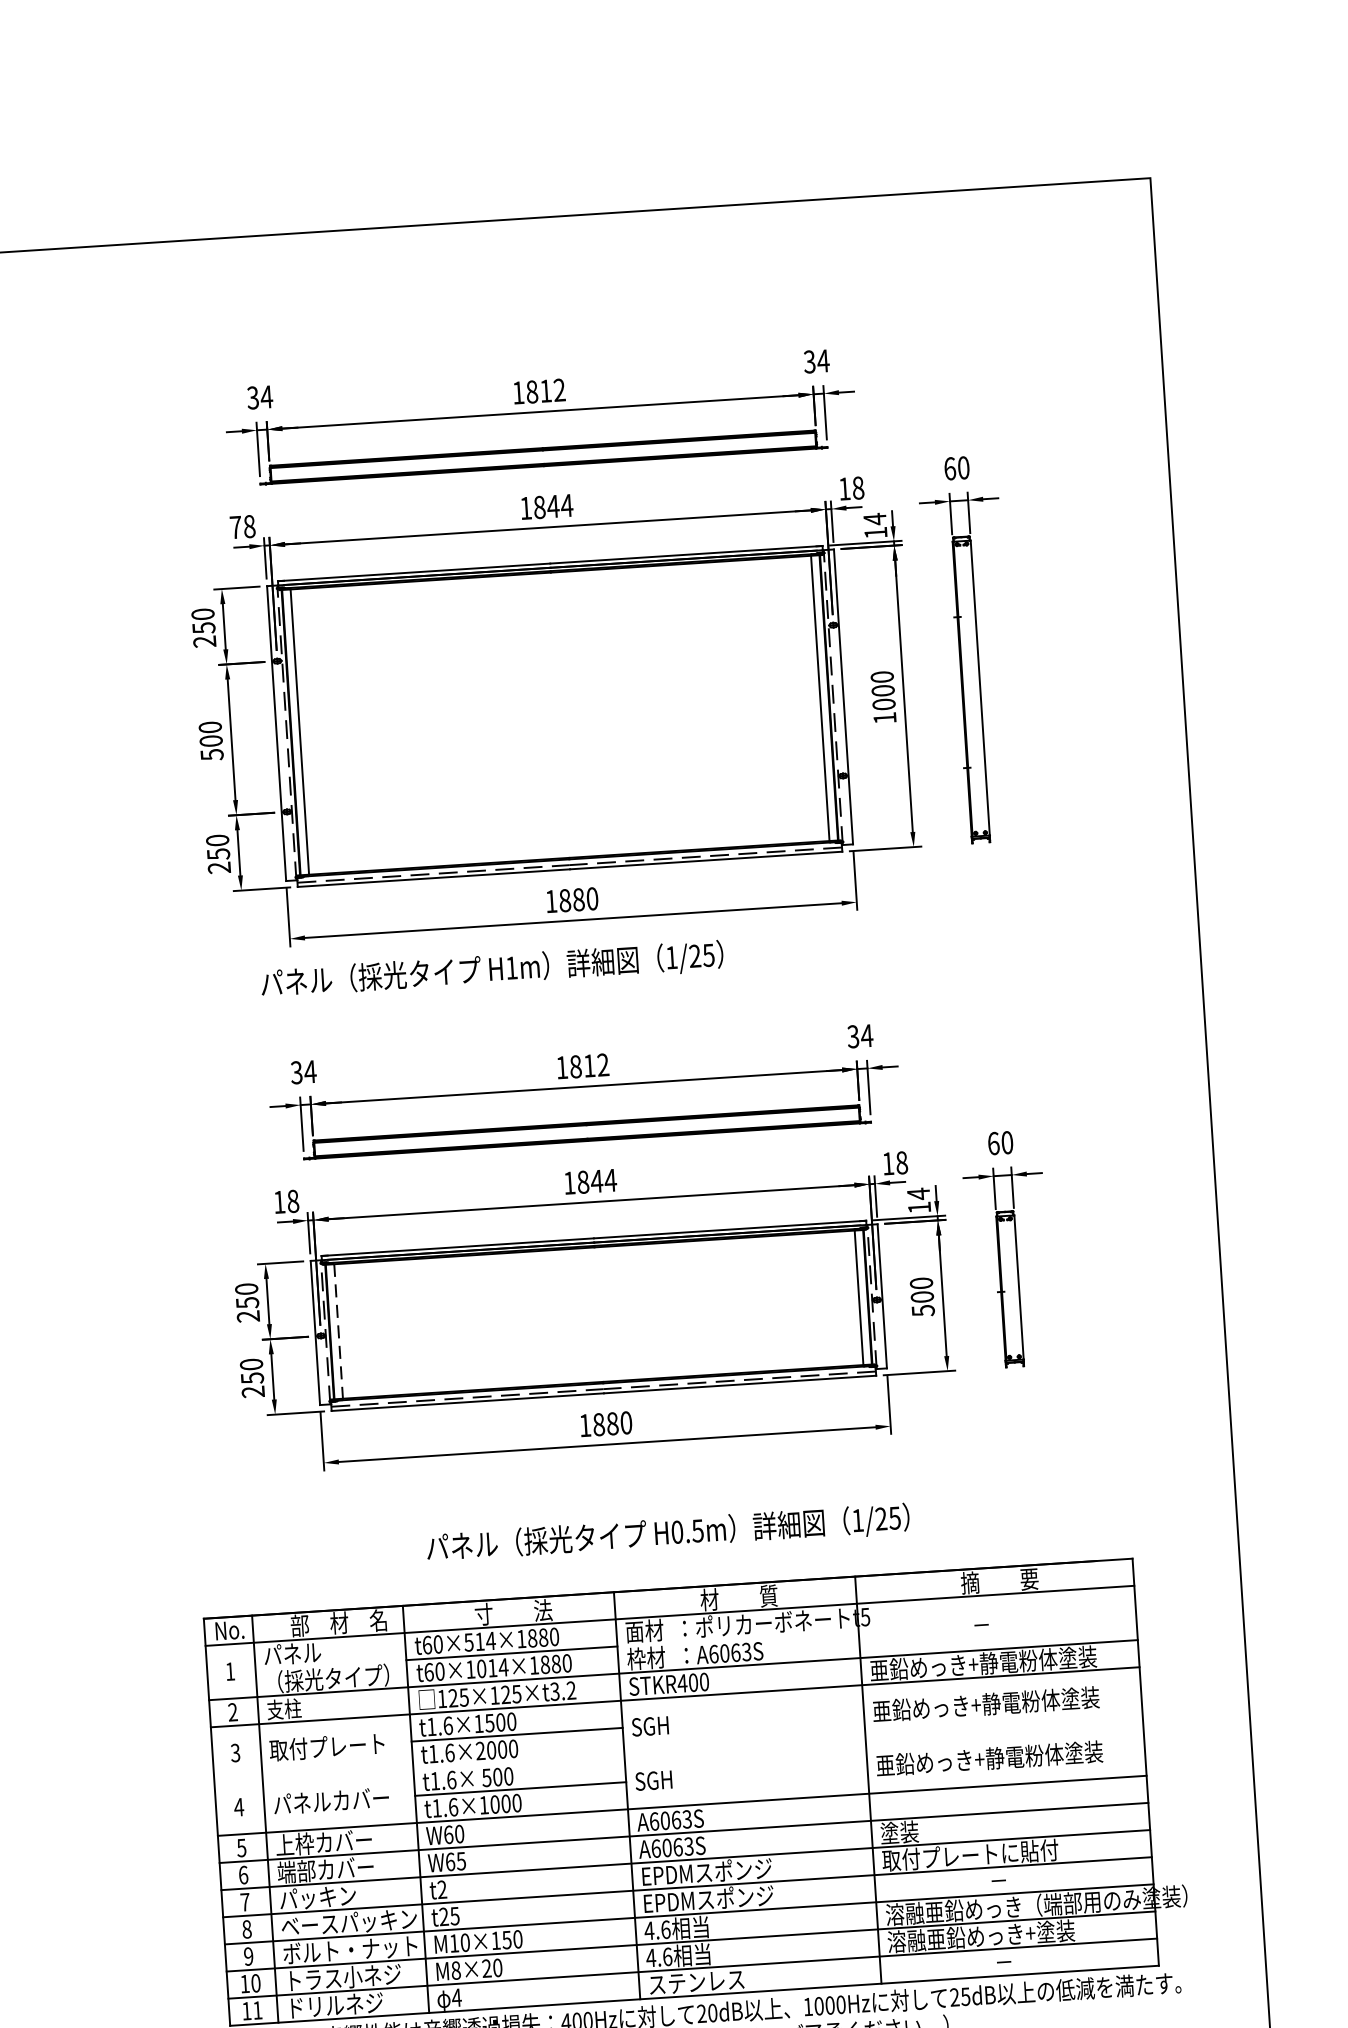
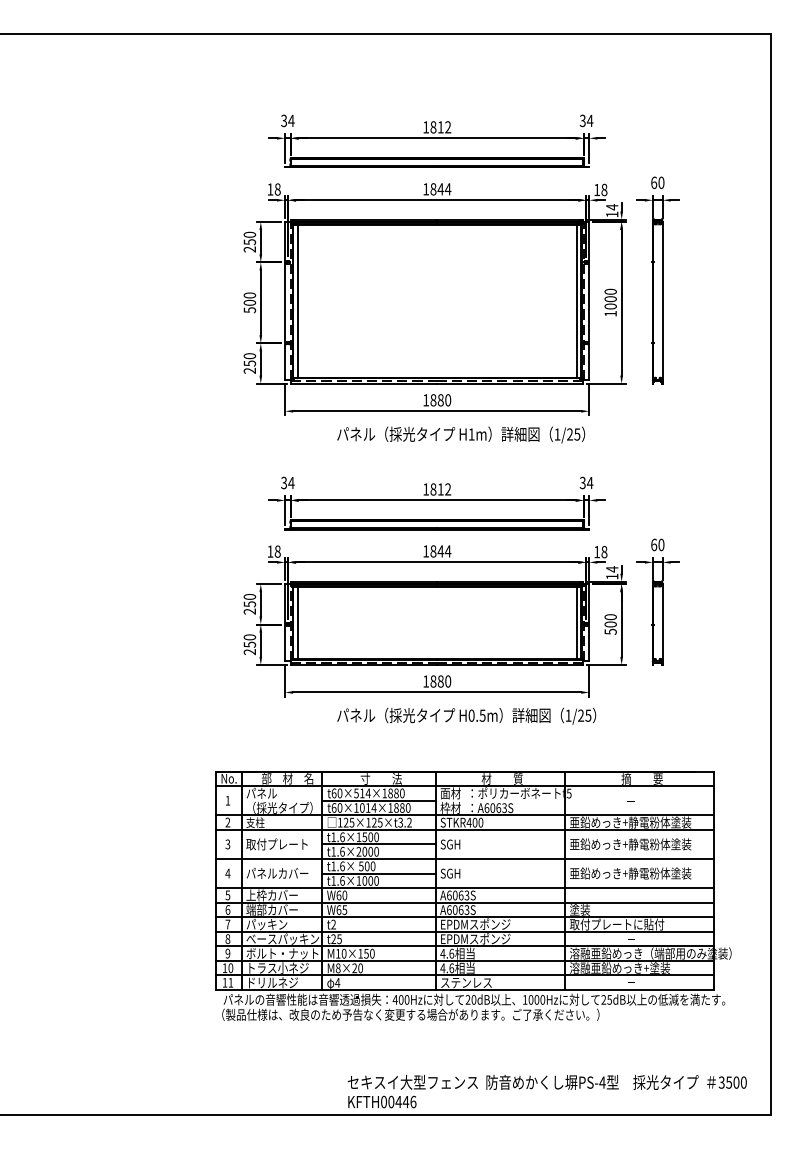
text: (235, 527) -> (270, 189), 78 -> 18
text: (492, 969) -> (461, 434), moved
line: (338, 1331) -> (297, 622), dashed -> solid
text: (667, 1532) -> (466, 715), moved
line: (678, 1750) -> (464, 858), added

